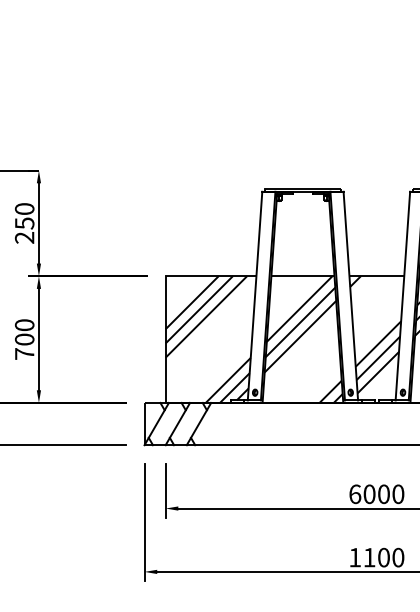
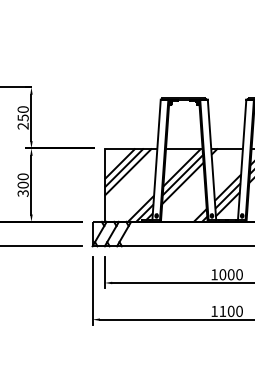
text: (23, 353) -> (22, 193), 700 -> 300
text: (355, 493) -> (214, 274), 6000 -> 1000

